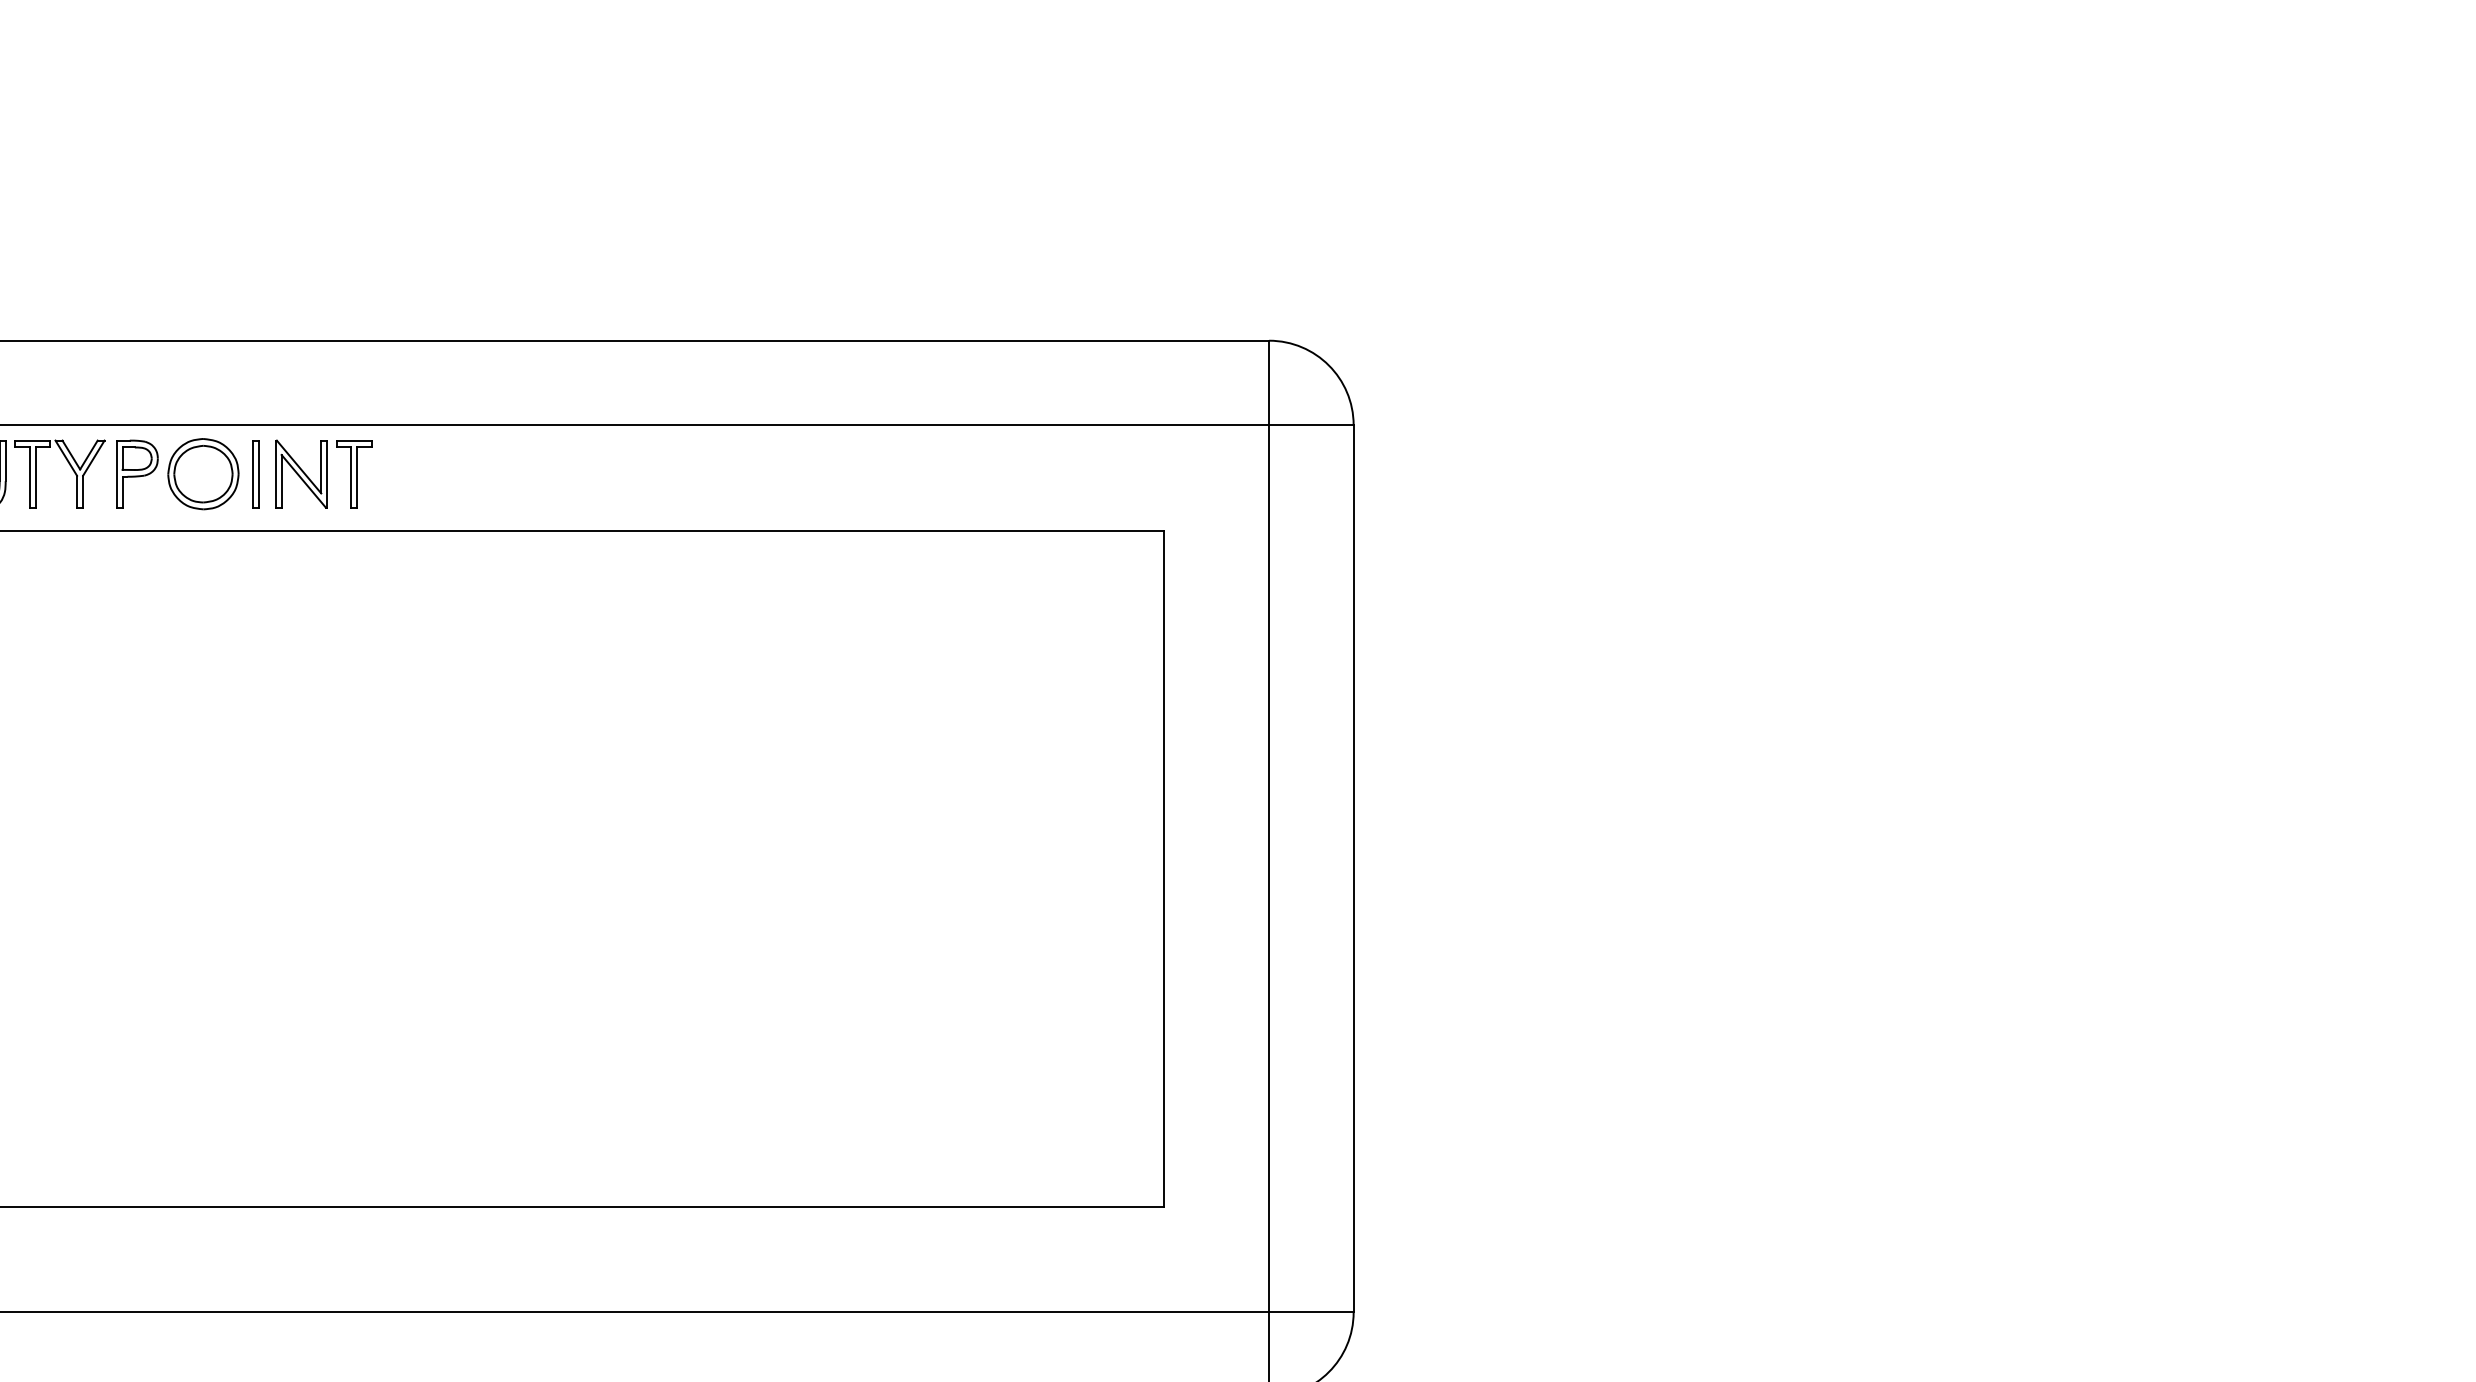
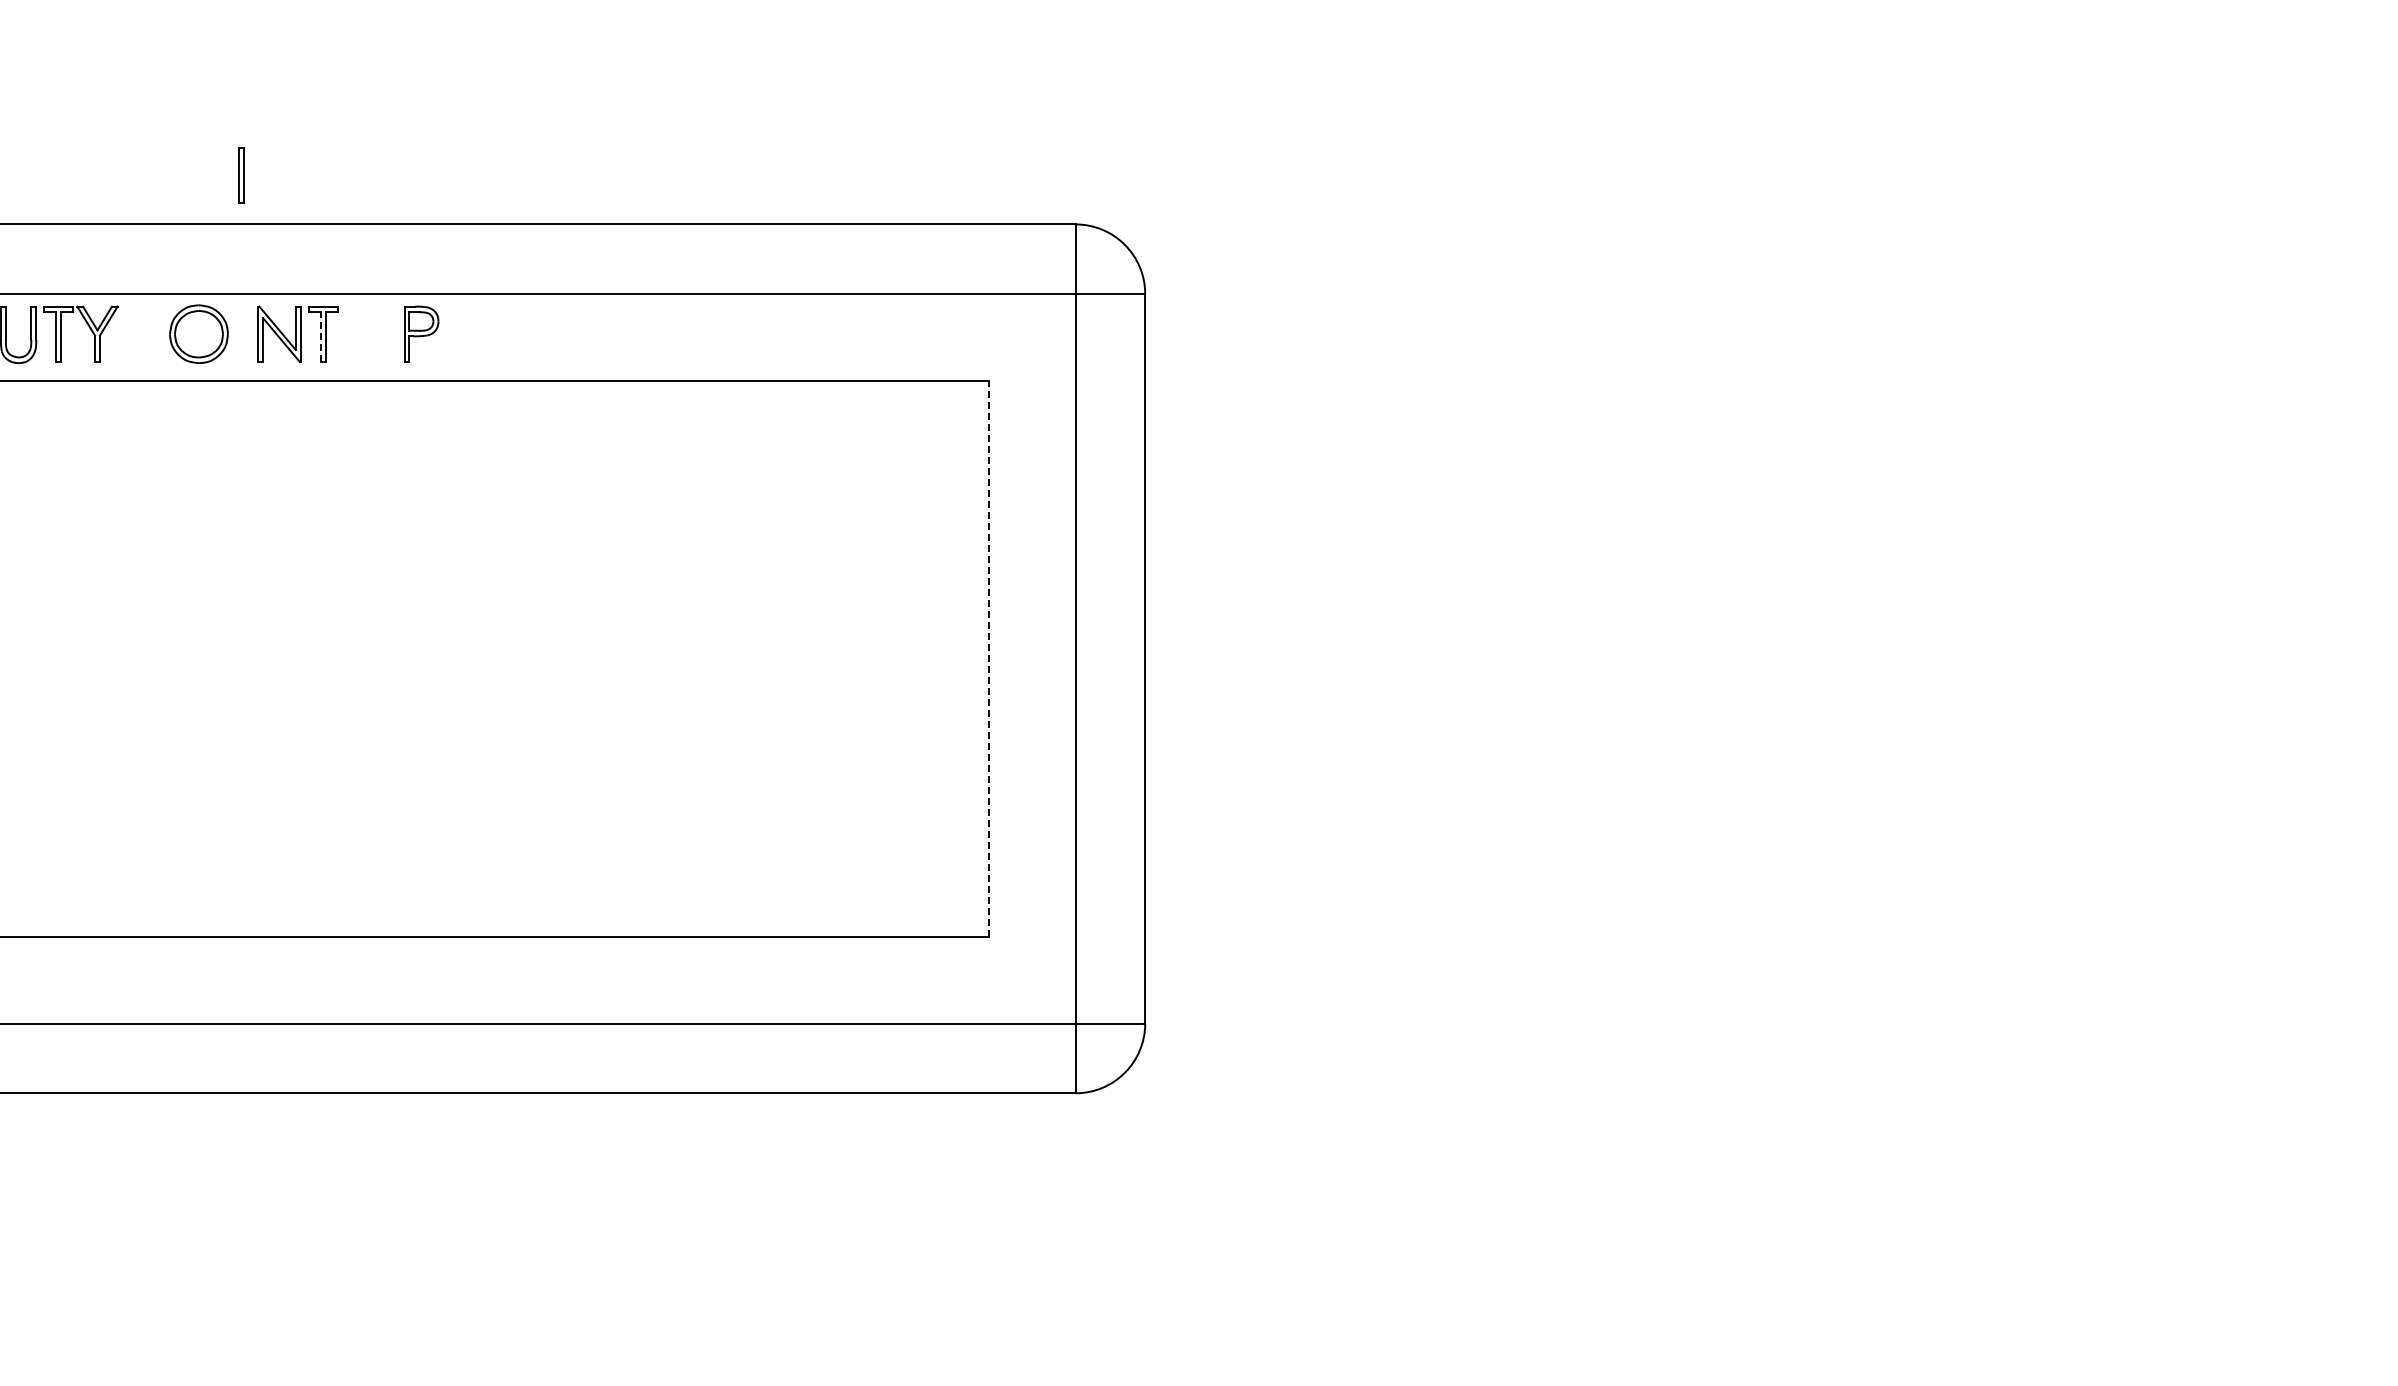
part: (137, 473) -> (421, 333), moved
part: (255, 474) -> (241, 175), moved
line: (351, 478) -> (320, 337), solid -> dashed
line: (1163, 868) -> (988, 658), solid -> dashed

